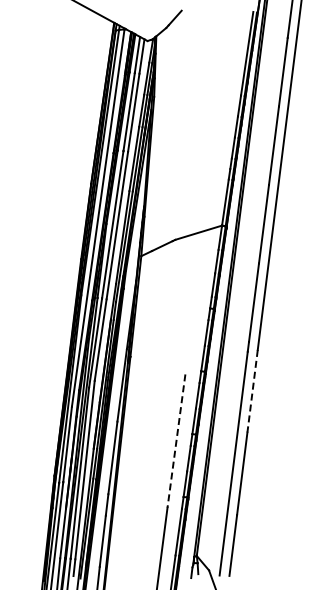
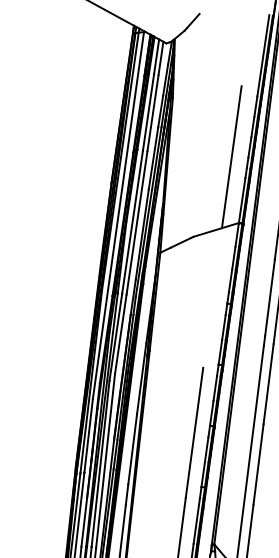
line: (214, 157) -> (231, 156), added
line: (252, 391) -> (268, 384), dashed -> solid
line: (176, 441) -> (194, 433), dashed -> solid

